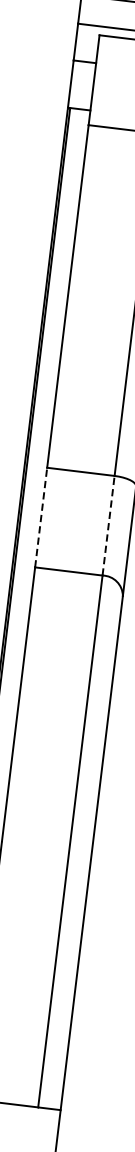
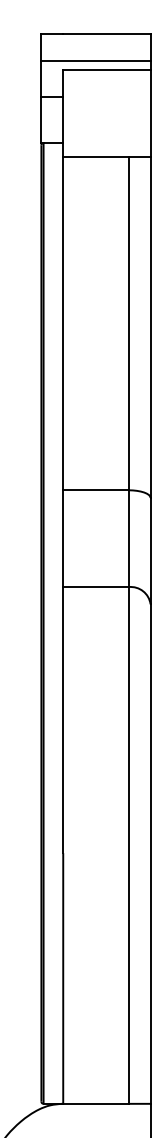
line: (41, 517) -> (63, 538), dashed -> solid
line: (108, 525) -> (128, 538), dashed -> solid

